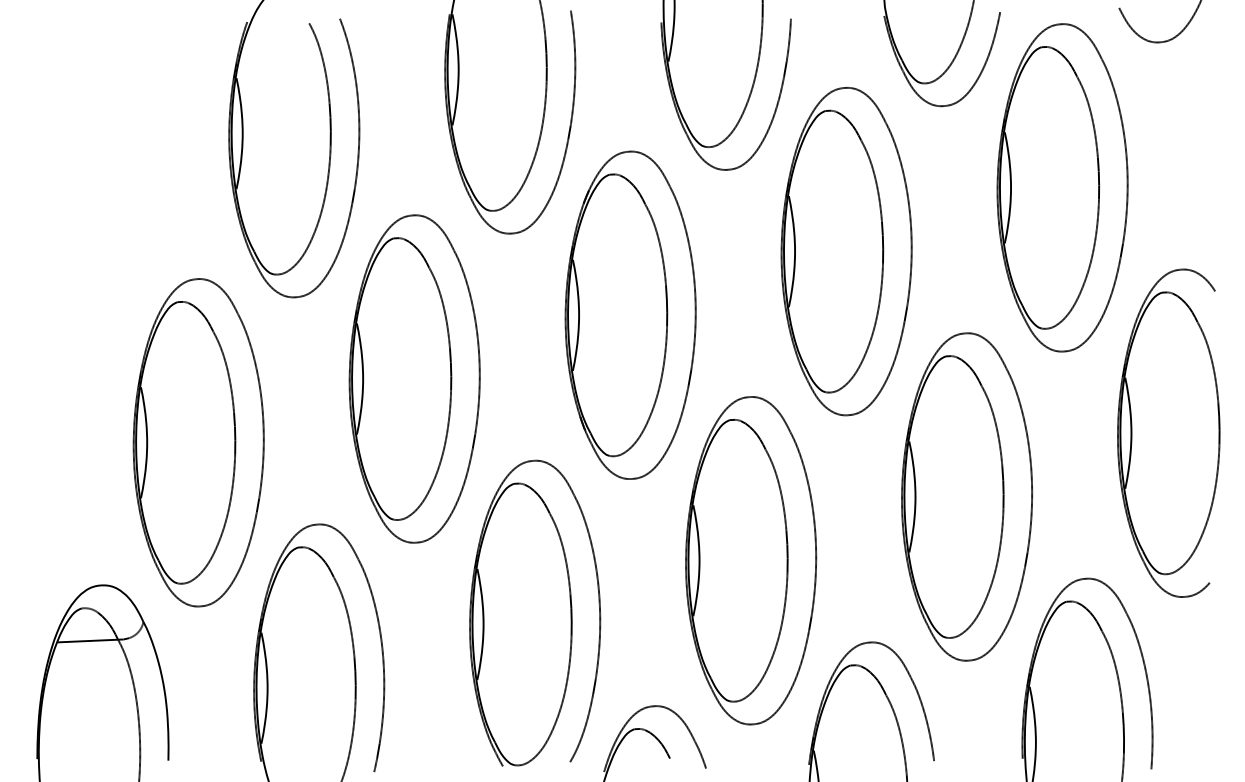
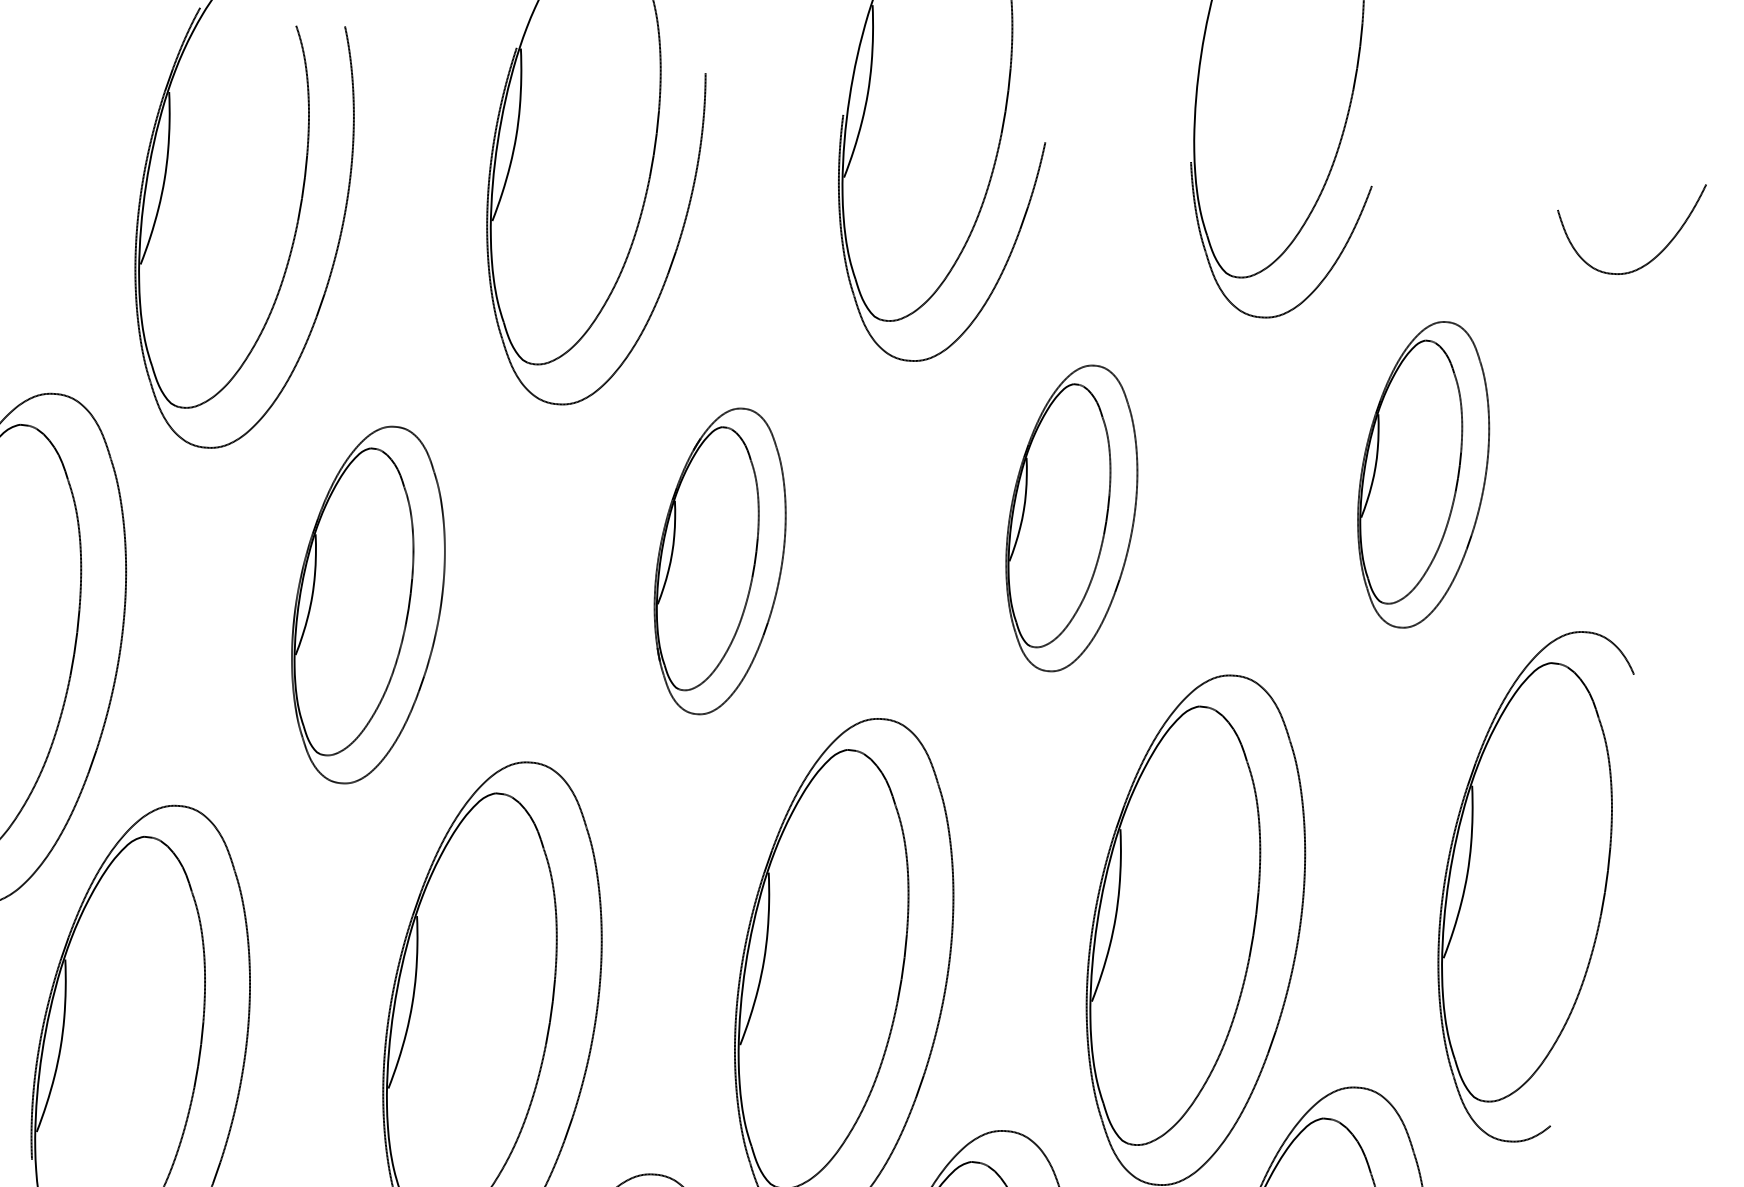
part: (1062, 187) -> (1423, 474), size x0.6
part: (846, 251) -> (1071, 518), size x0.6
part: (630, 314) -> (720, 560), size x0.6
part: (414, 378) -> (368, 604), size x0.7

